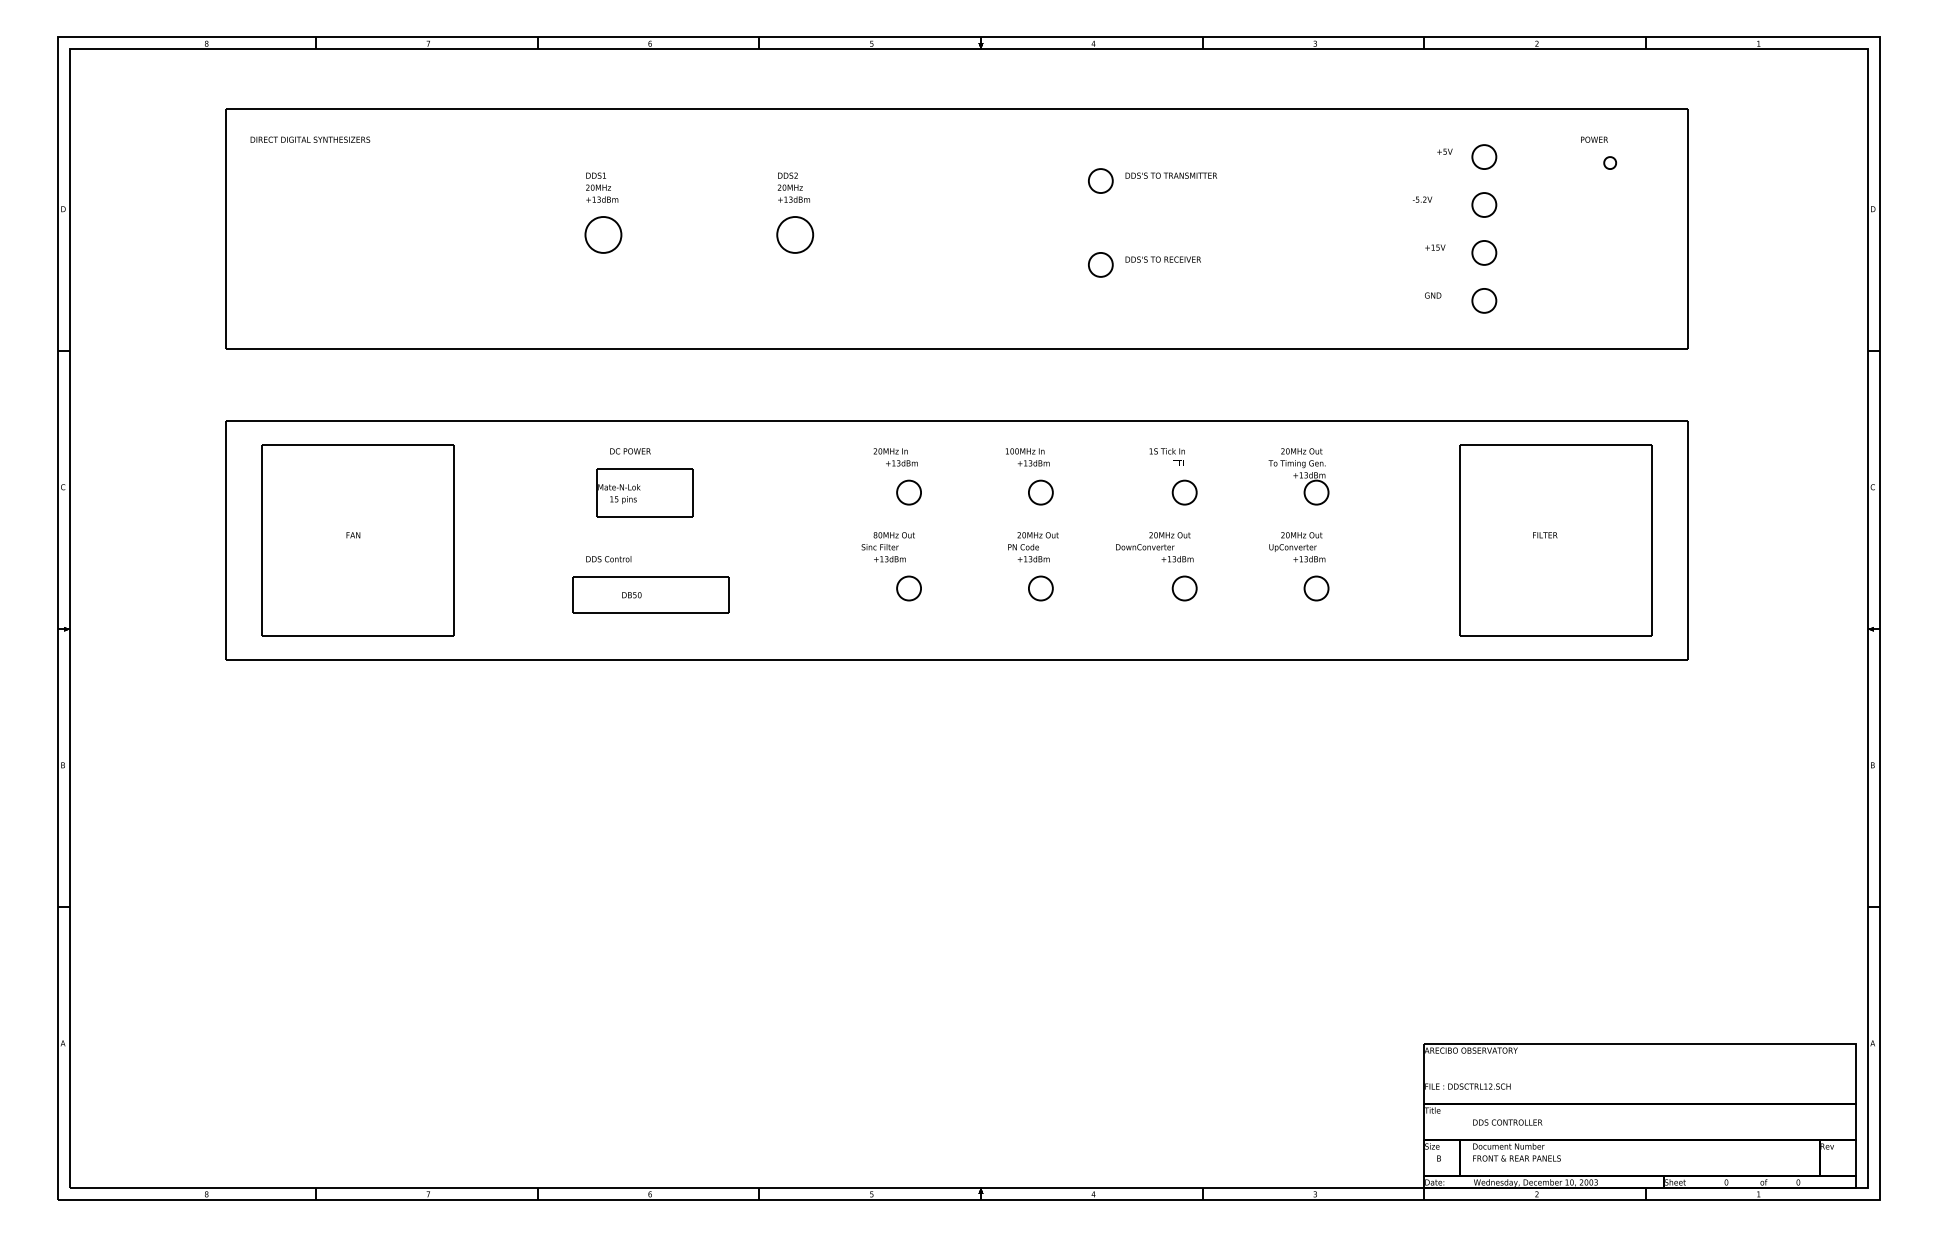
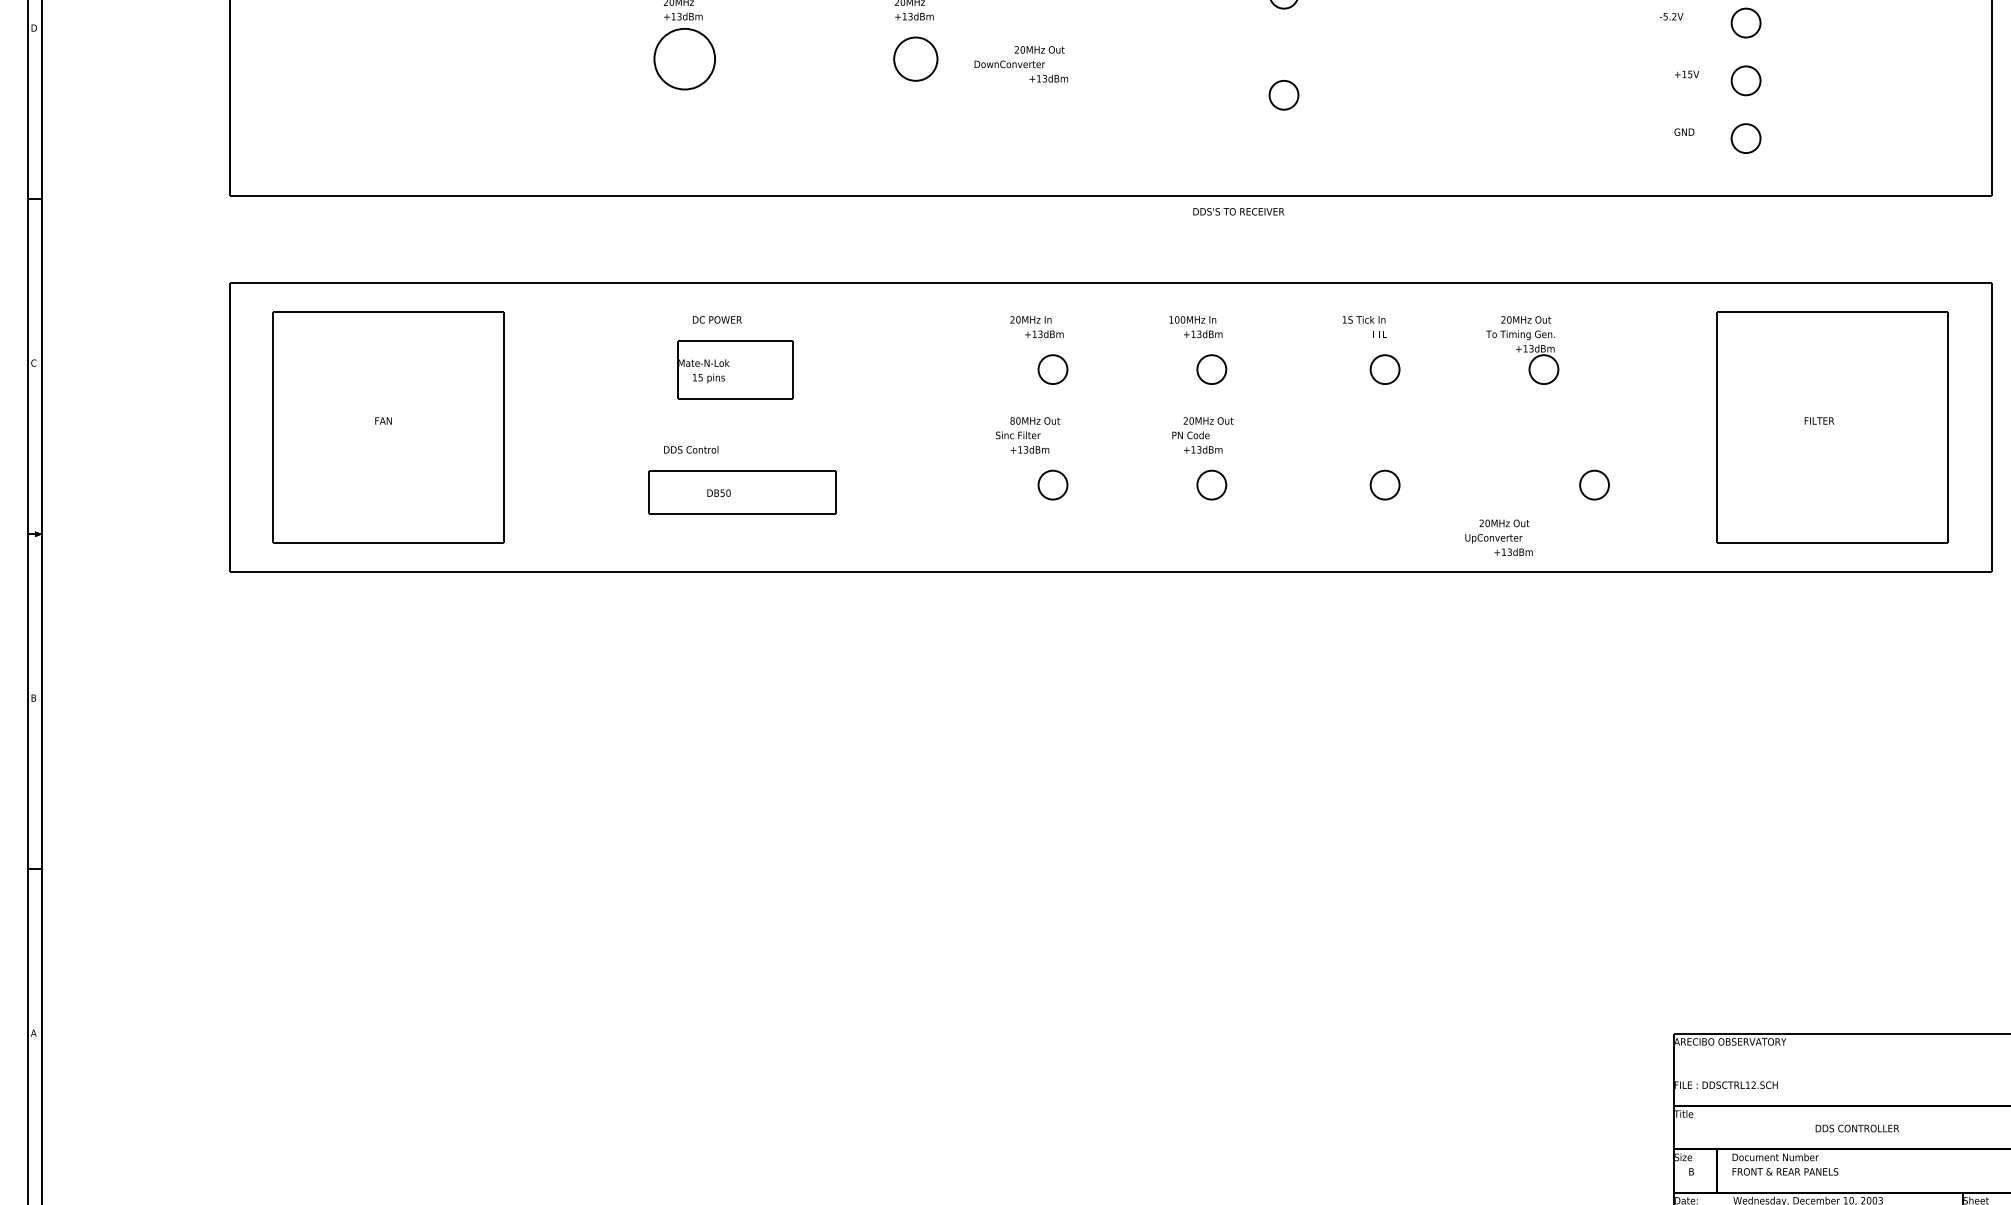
part: (603, 234) -> (684, 58), size x1.4
text: (1162, 259) -> (1237, 211), moved
text: (1154, 547) -> (1020, 64), moved
text: (1297, 547) -> (1499, 538), moved
part: (1316, 588) -> (1594, 485), moved
text: (1507, 1122) -> (1857, 1128), moved

